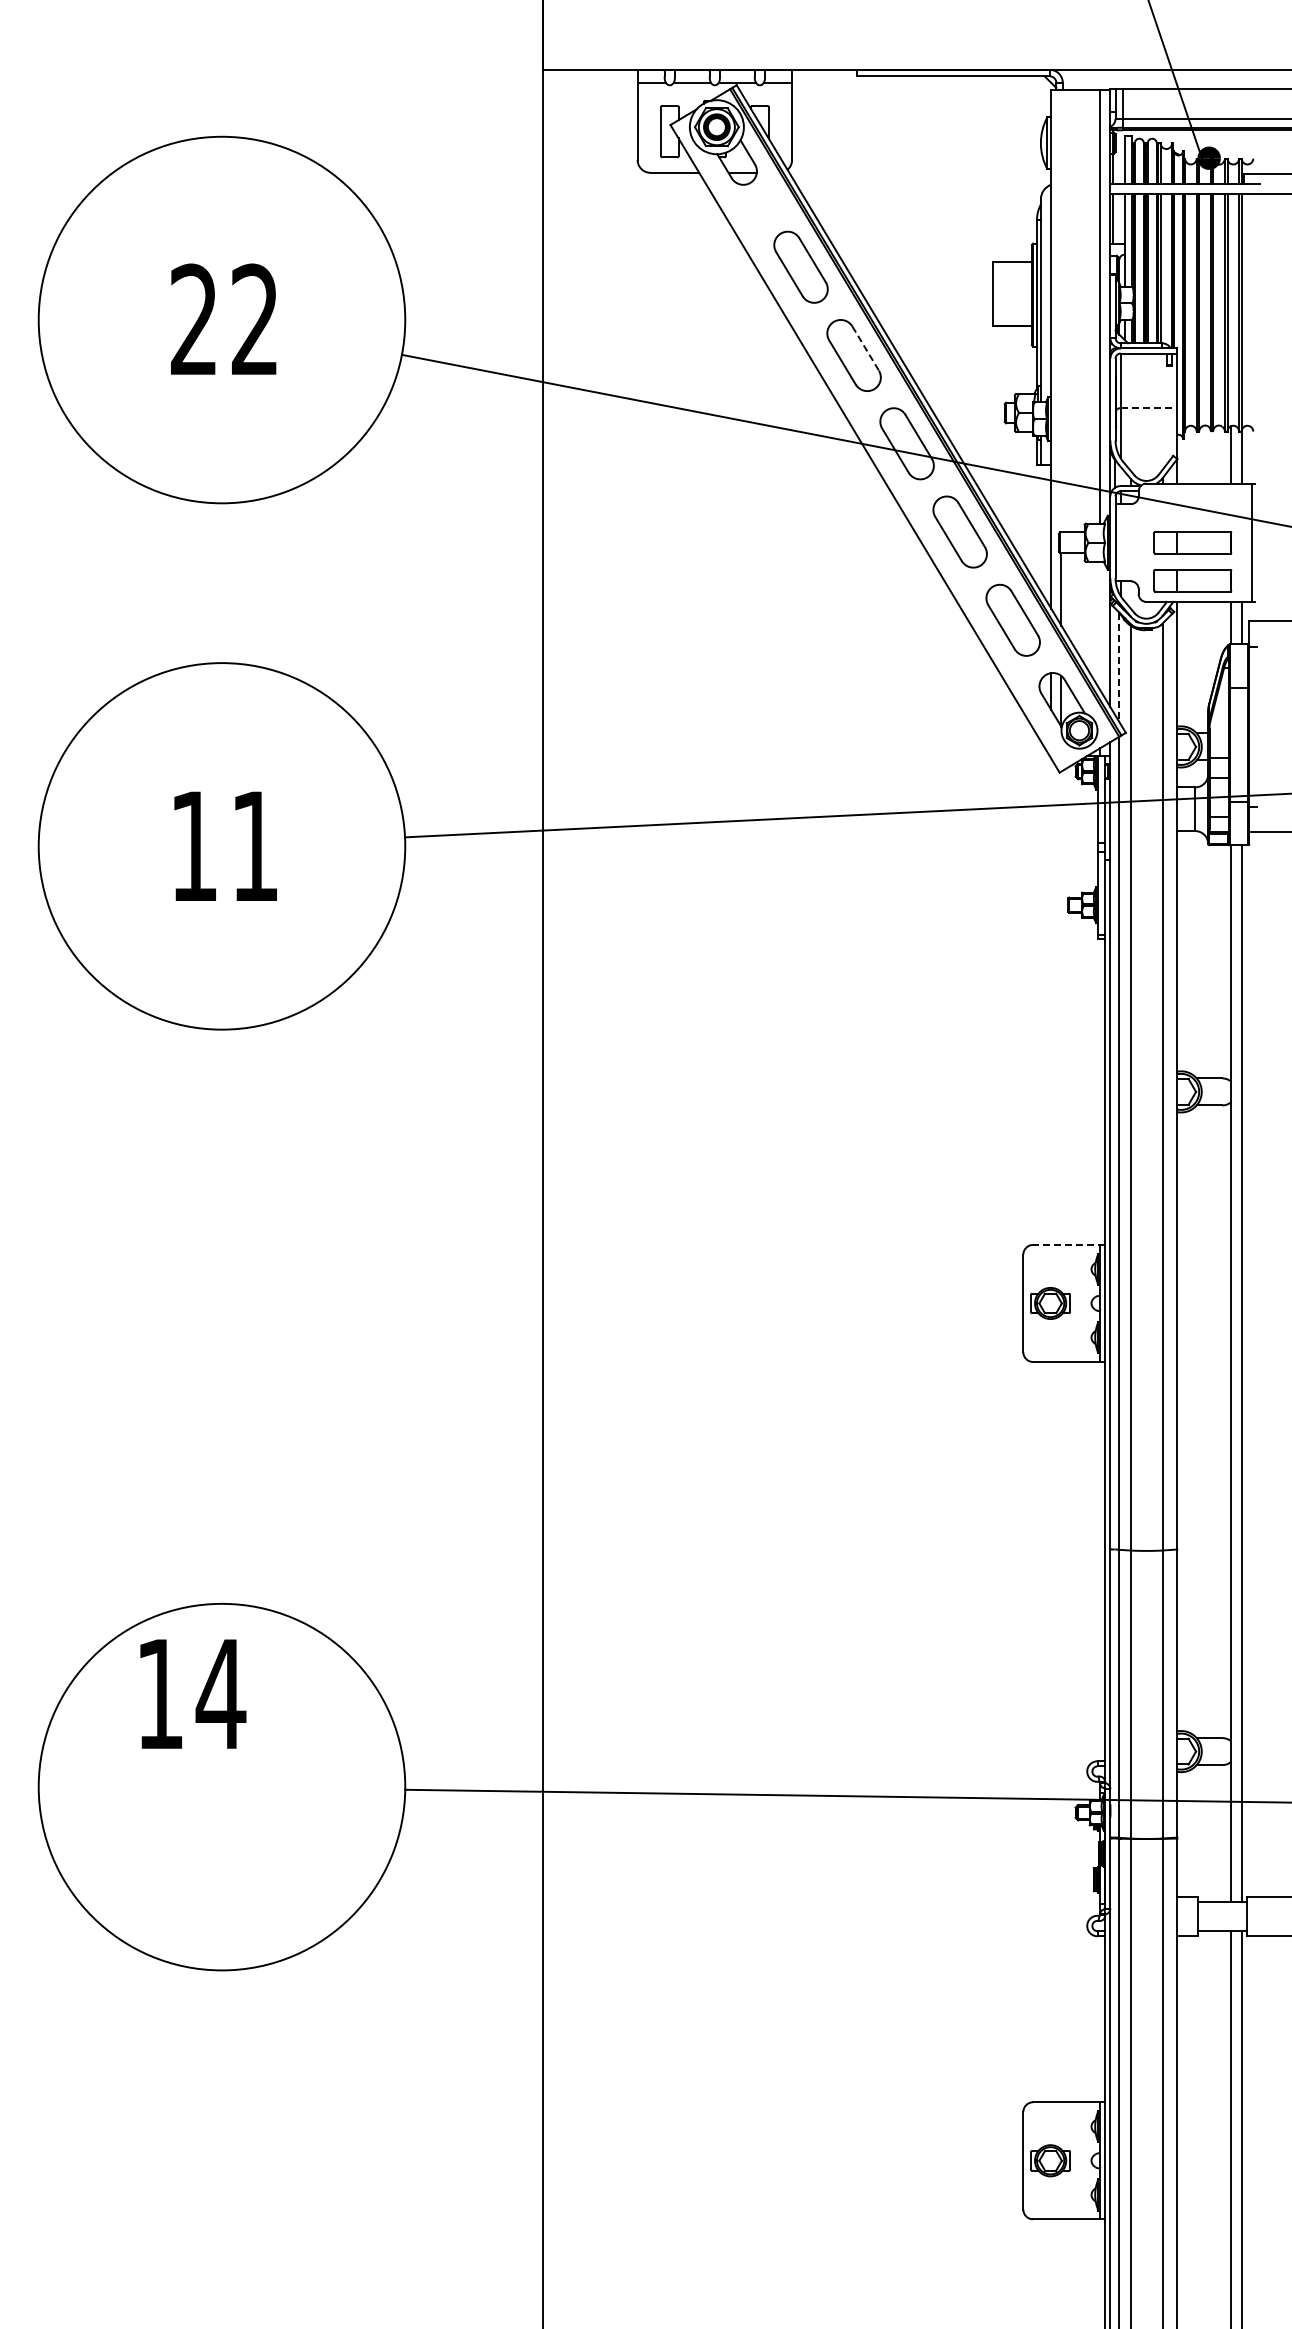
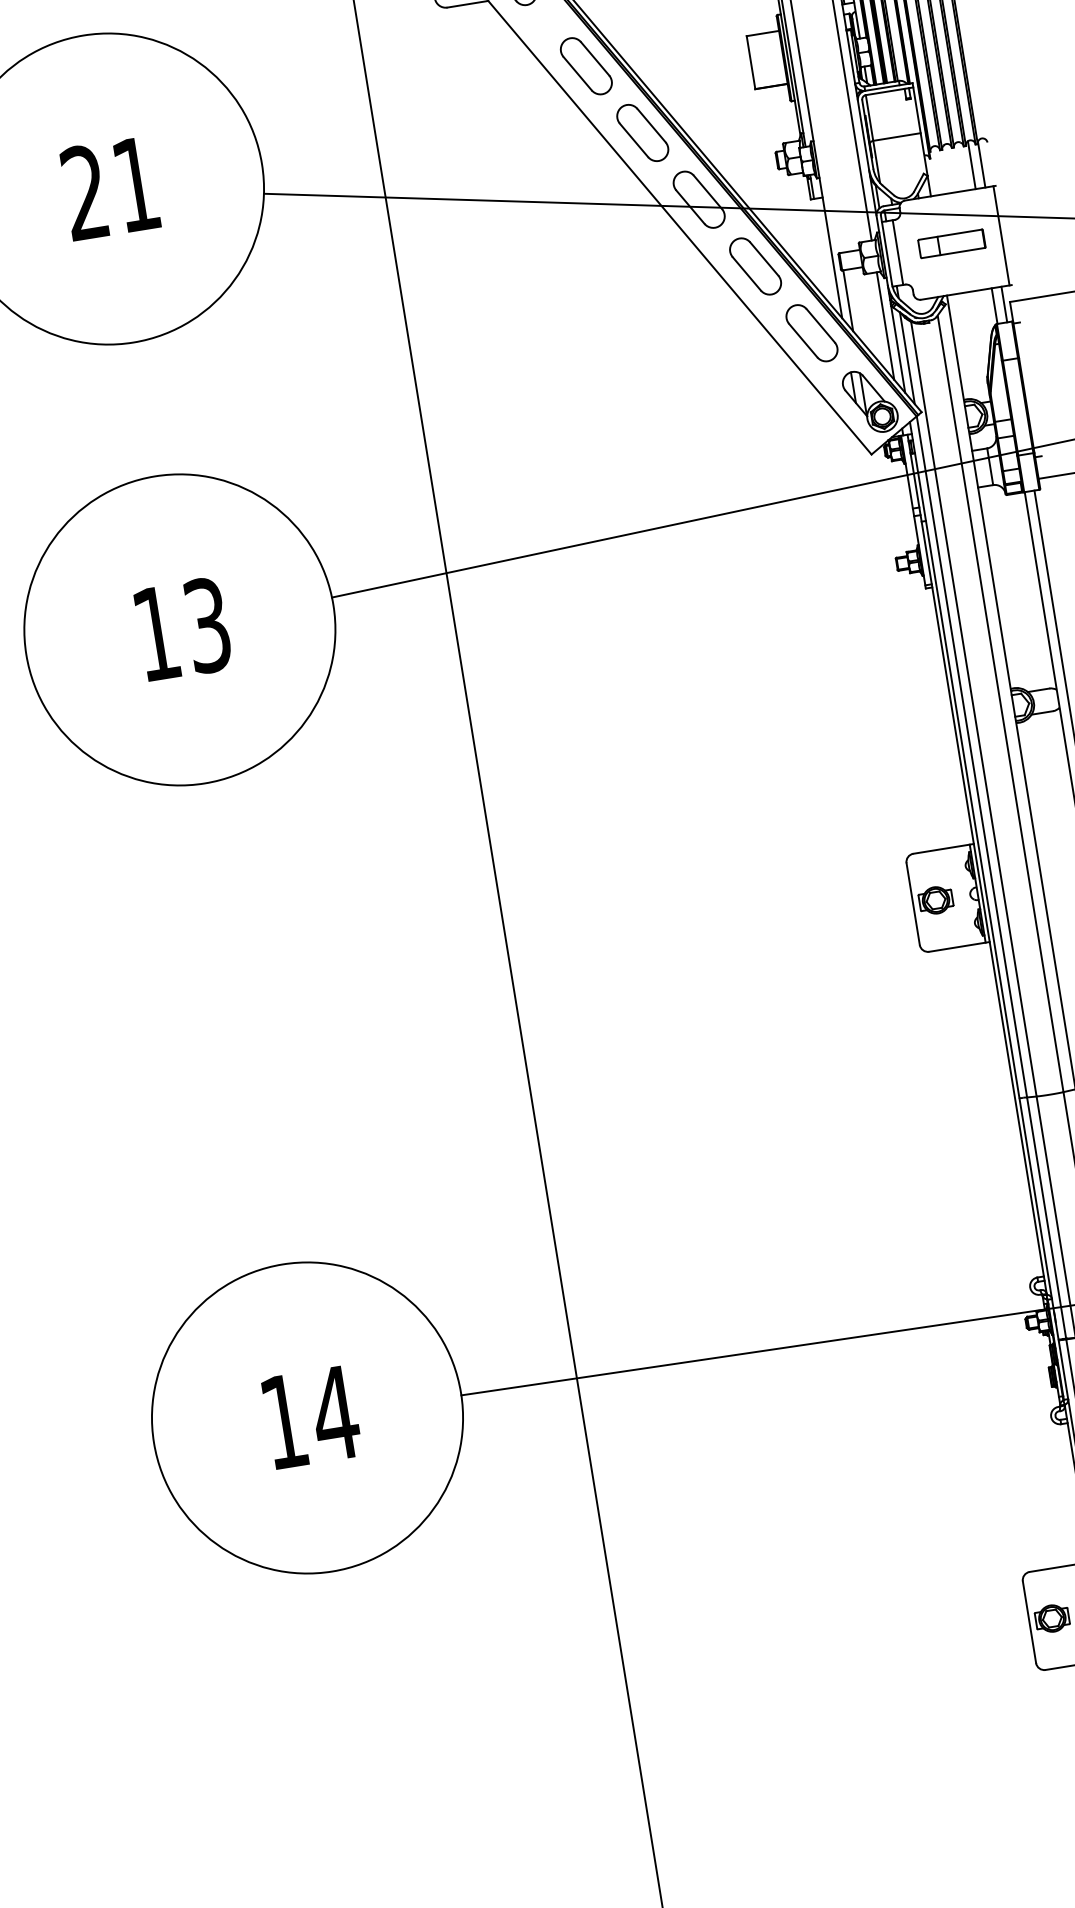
text: (254, 318) -> (135, 183), 22 -> 21
line: (865, 348) -> (651, 125), dashed -> solid
line: (1149, 408) -> (897, 137), dashed -> solid
line: (1128, 542) -> (898, 252), added
part: (1192, 580) -> (956, 275), removed
line: (1100, 625) -> (885, 325), added
line: (1119, 667) -> (907, 358), dashed -> solid
text: (255, 845) -> (207, 624), 11 -> 13
line: (1068, 1244) -> (943, 848), dashed -> solid
text: (193, 1693) -> (312, 1416), moved

